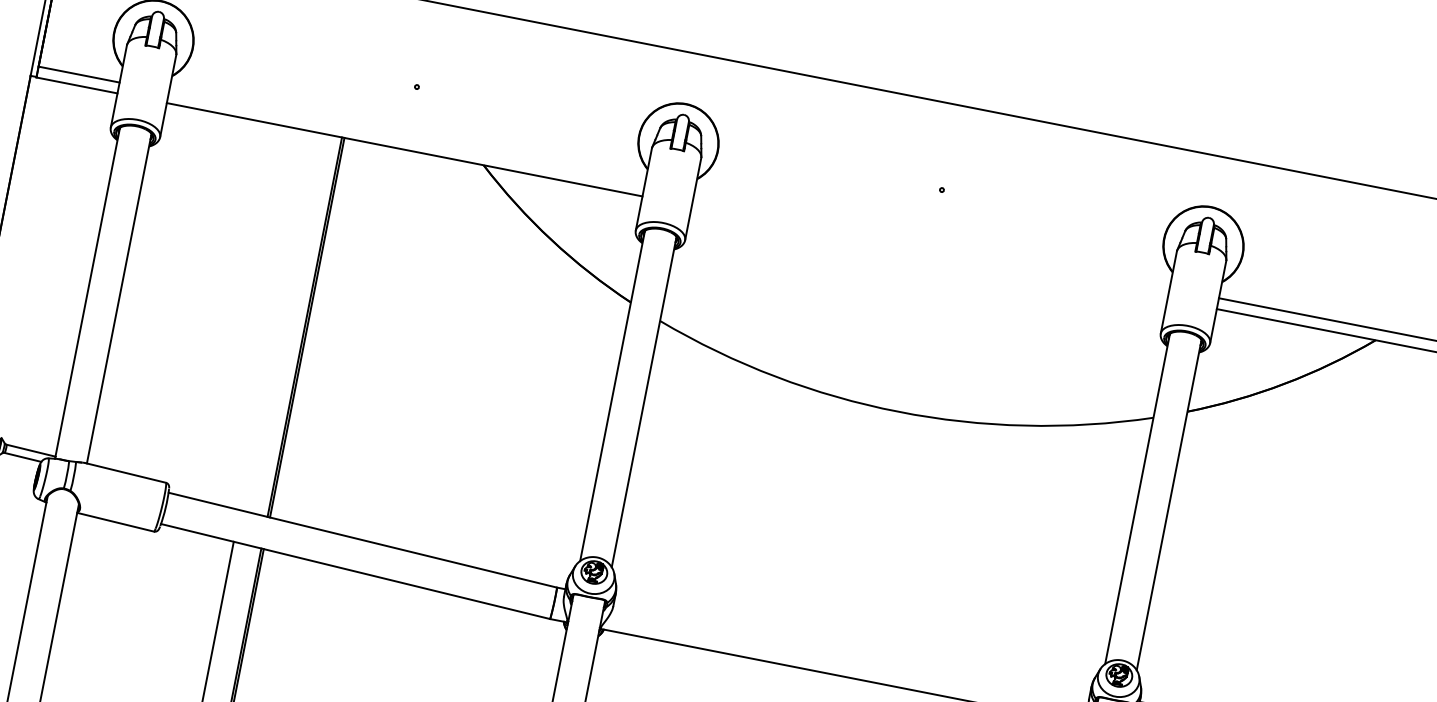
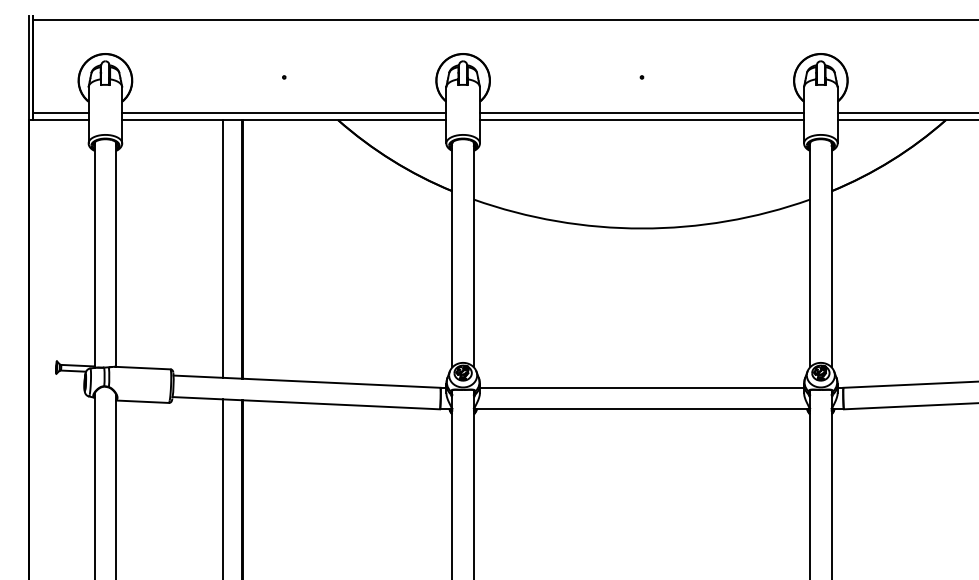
line: (407, 138) -> (284, 112), added
line: (931, 241) -> (641, 112), added
line: (928, 253) -> (641, 120), added
line: (277, 320) -> (222, 248), added
line: (851, 644) -> (641, 387), added

